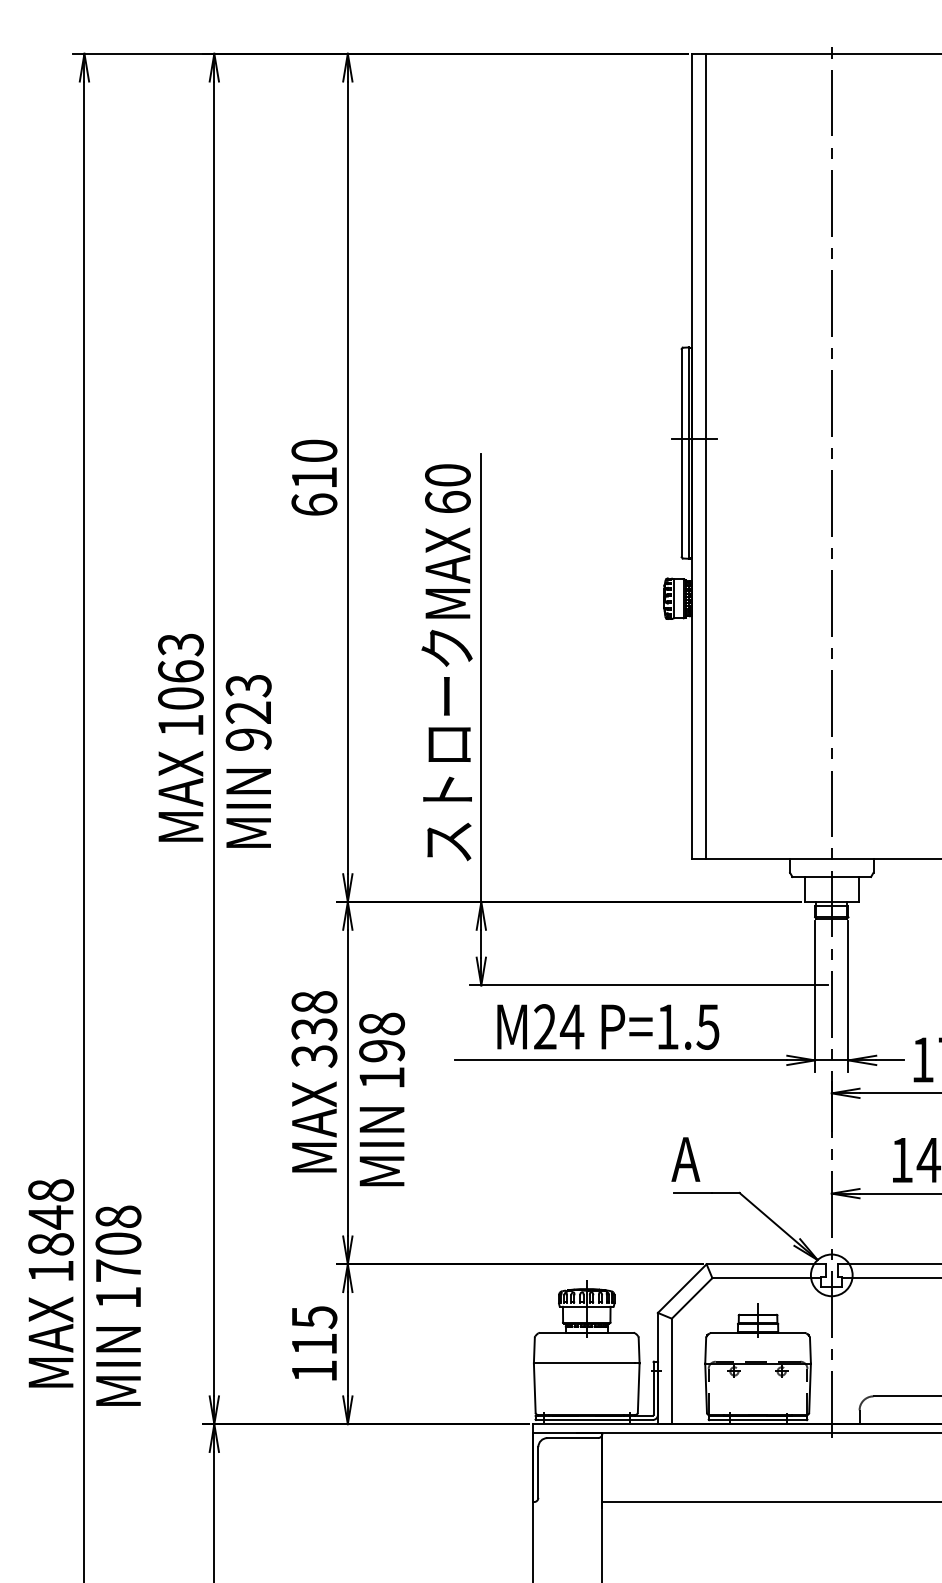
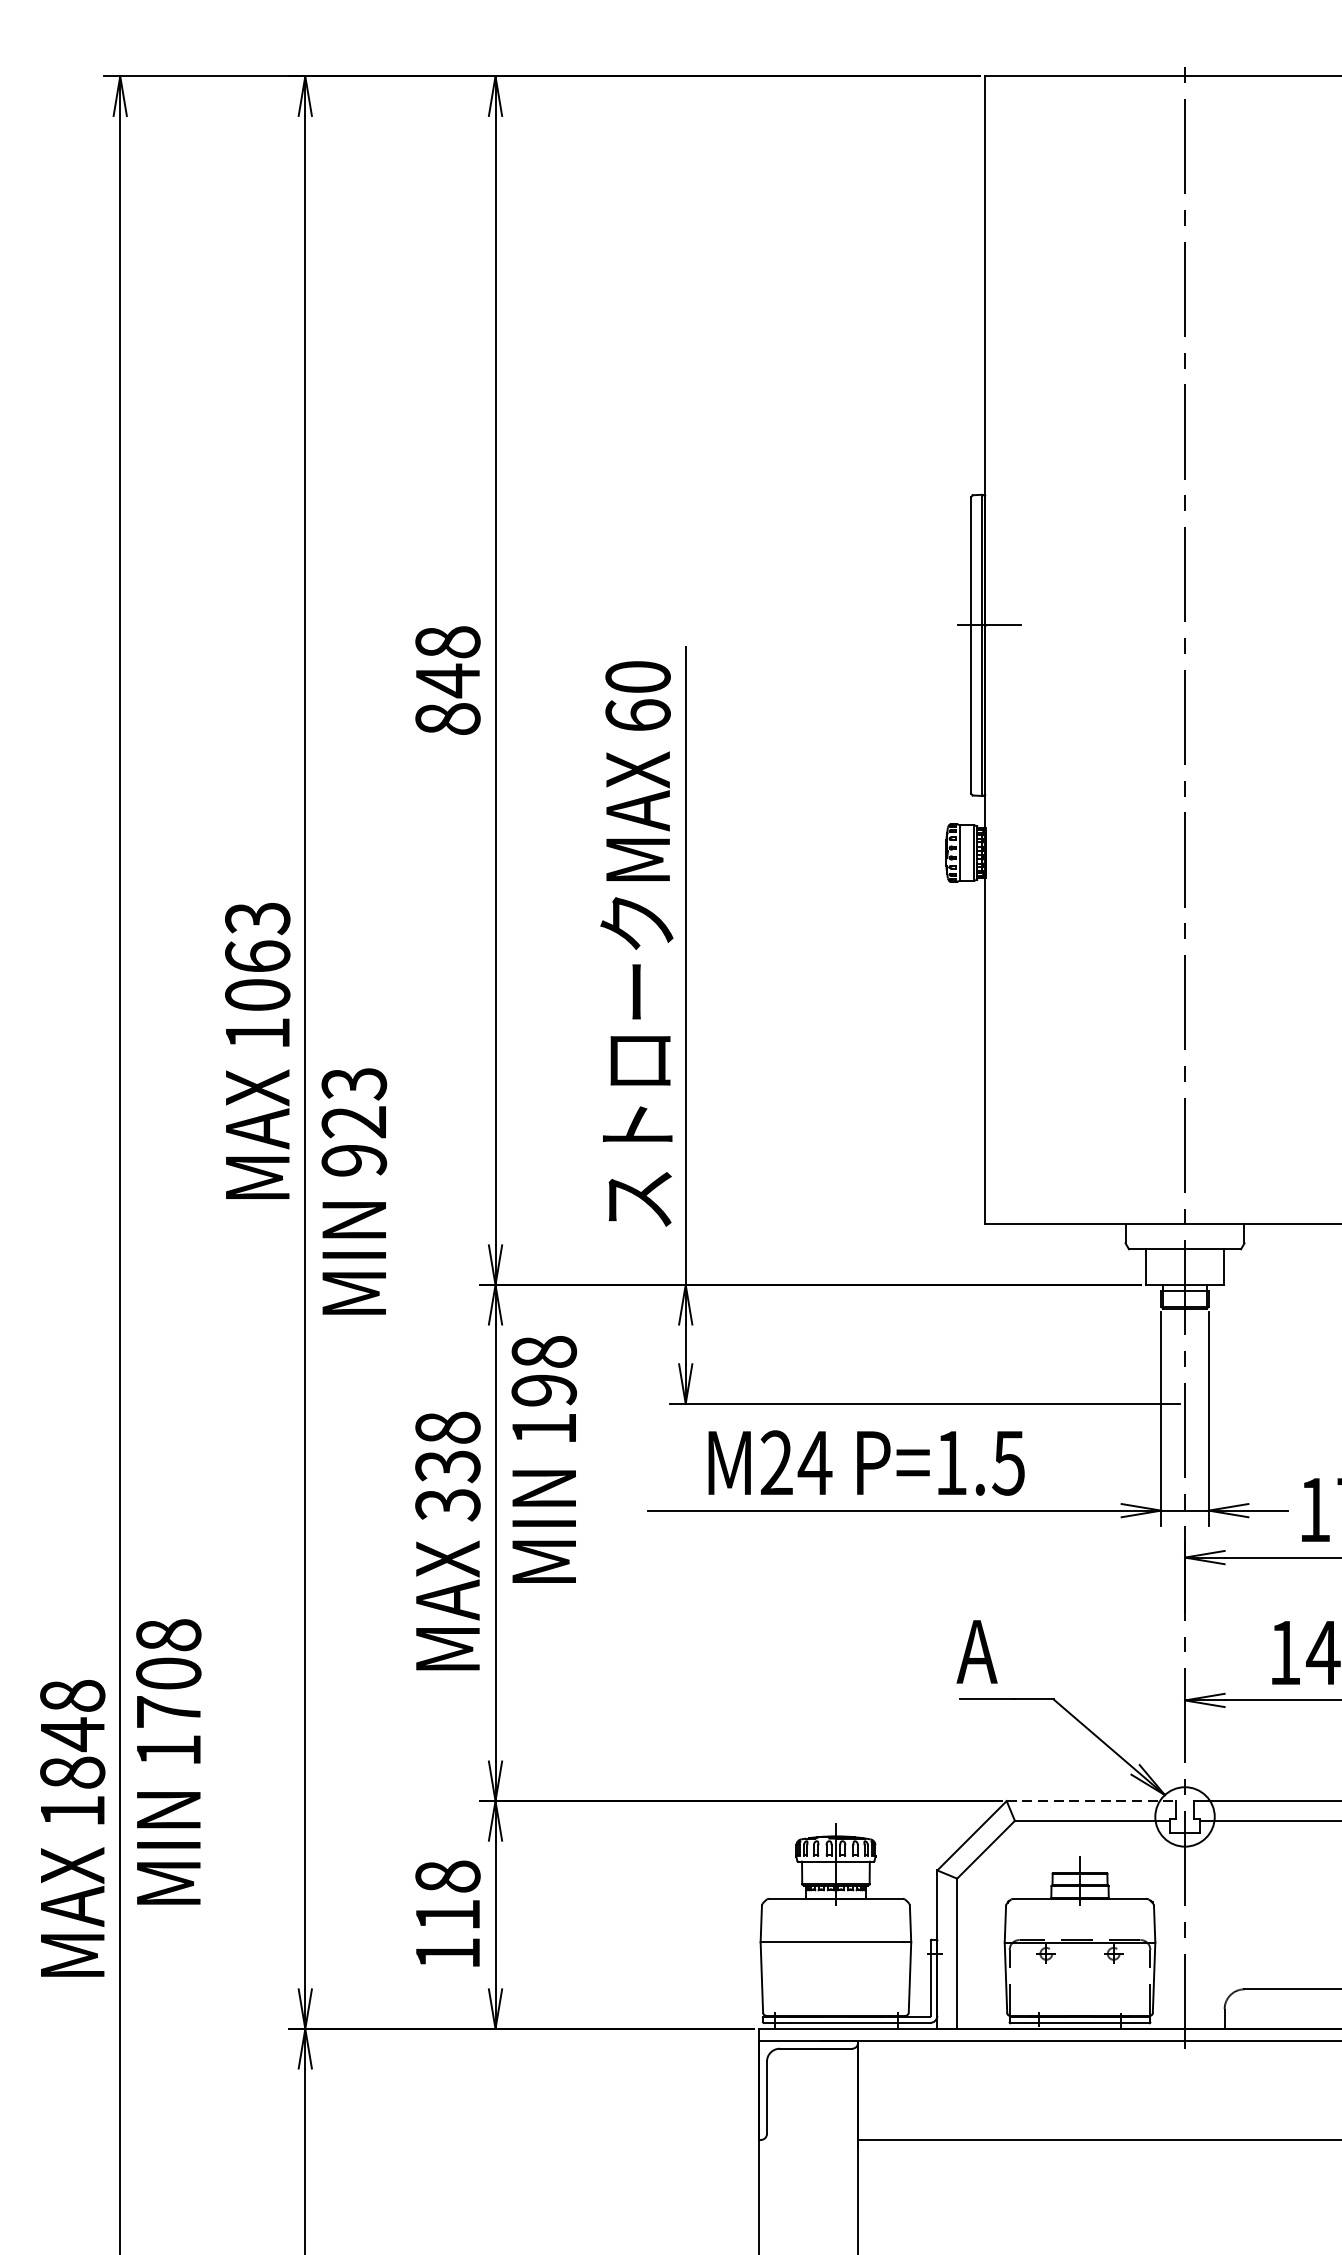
line: (705, 455) -> (1005, 648), removed
text: (314, 477) -> (448, 680), 610 -> 848
text: (248, 761) -> (353, 1191), moved
text: (381, 1099) -> (543, 1459), moved
line: (766, 1264) -> (1092, 1801), solid -> dashed
text: (118, 1305) -> (168, 1761), moved
text: (314, 1317) -> (448, 1876), 115 -> 118

